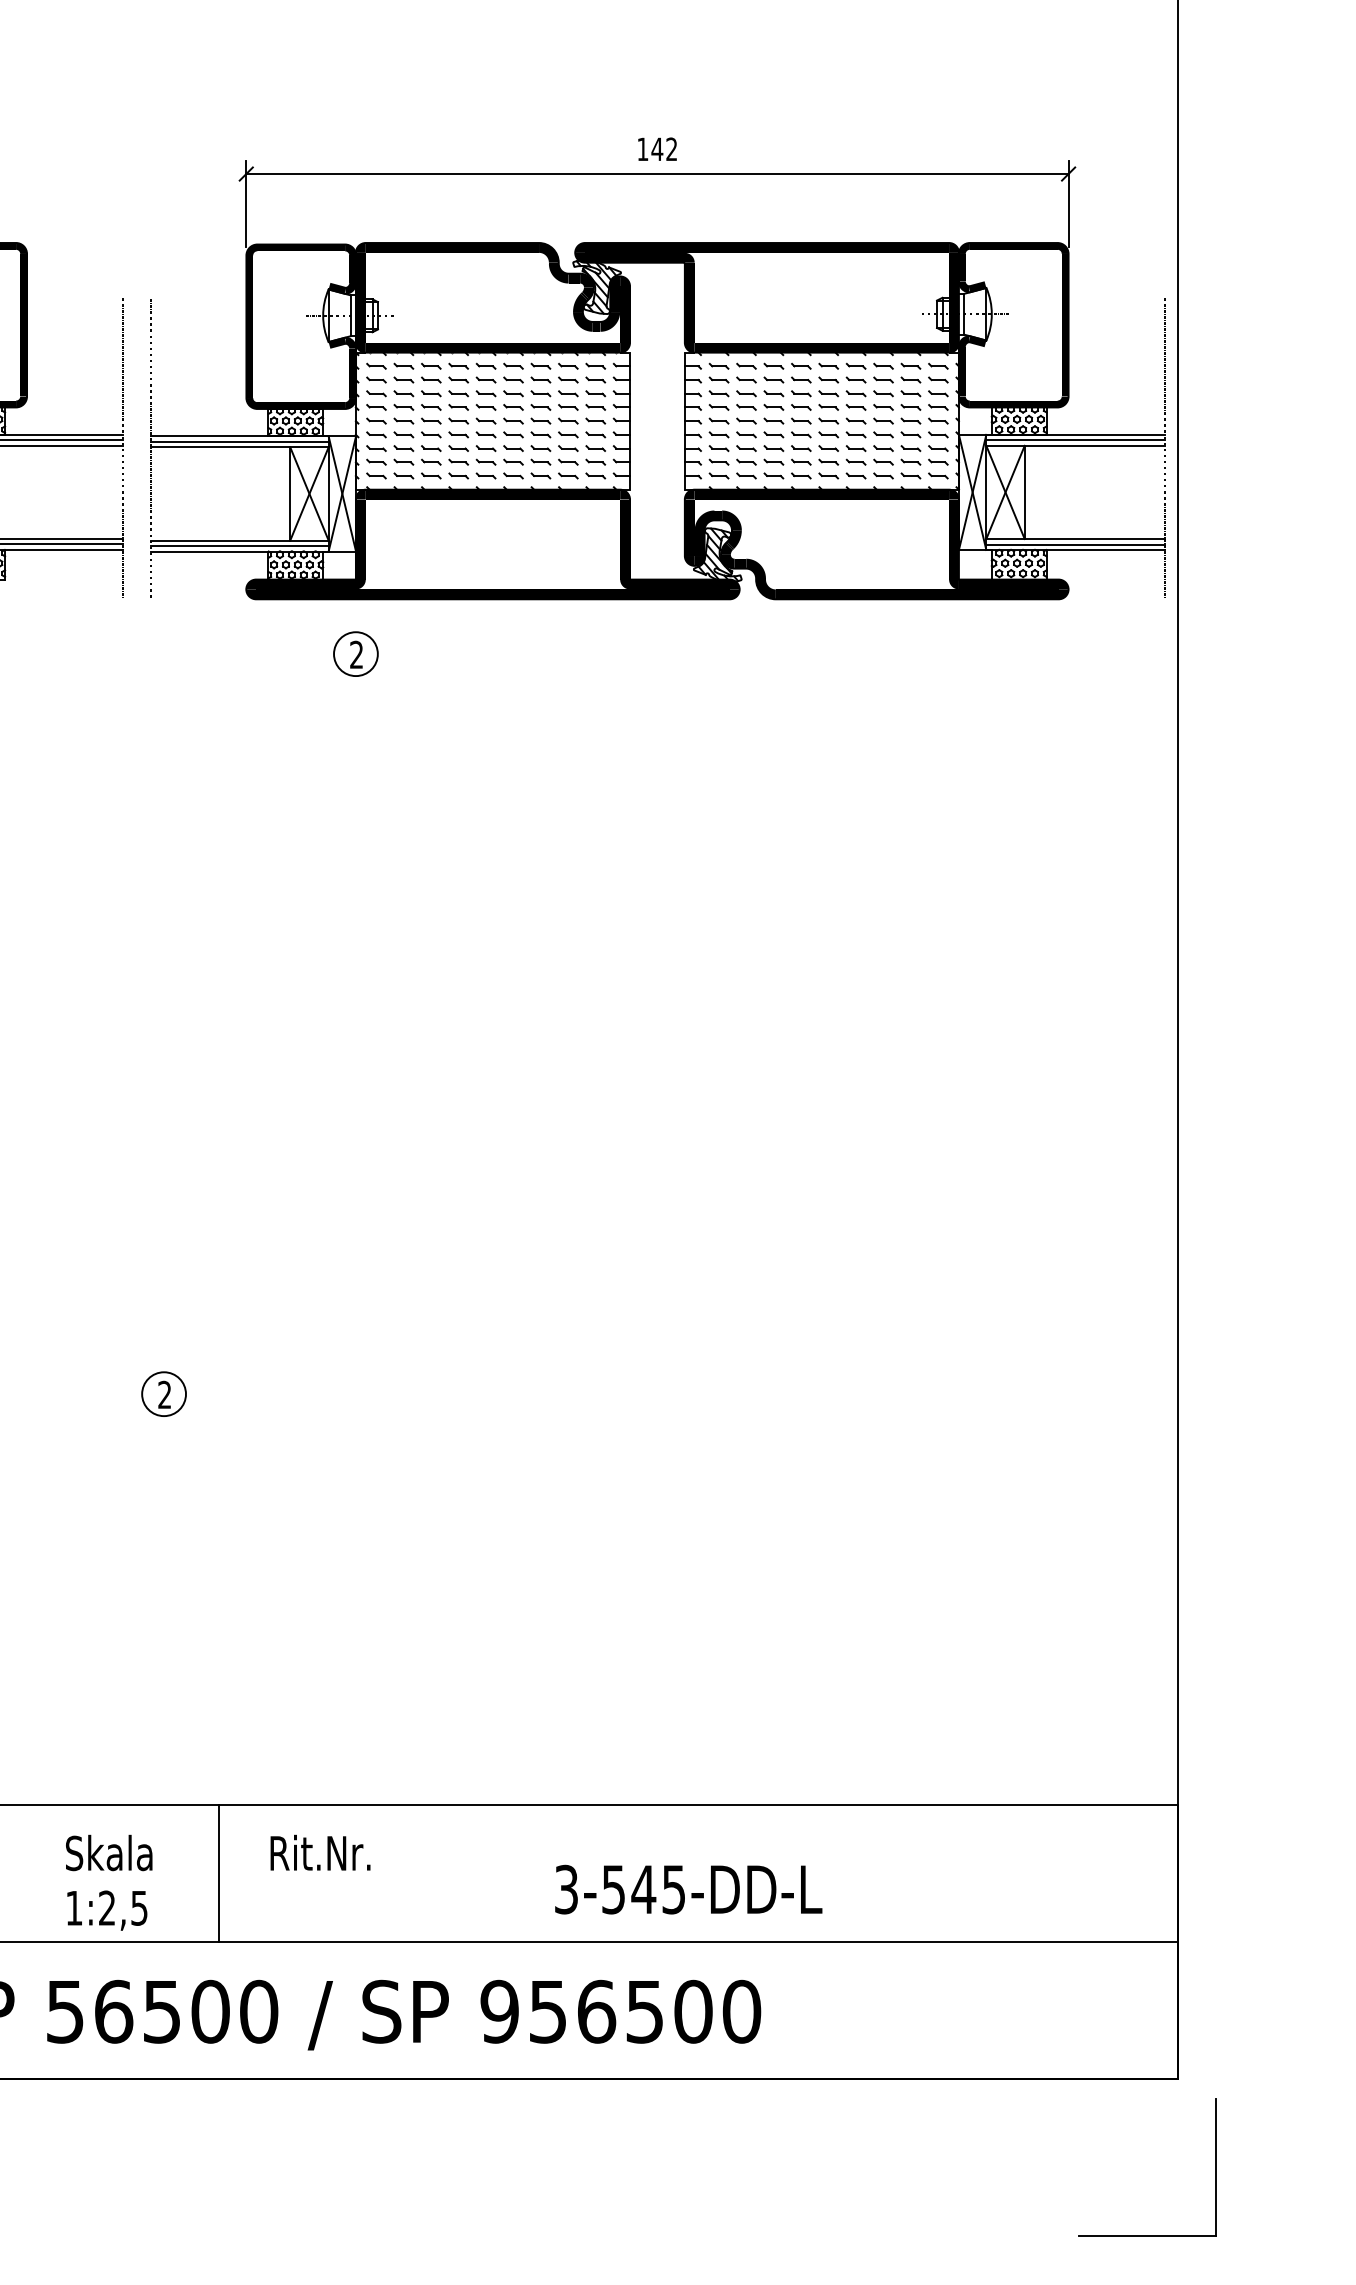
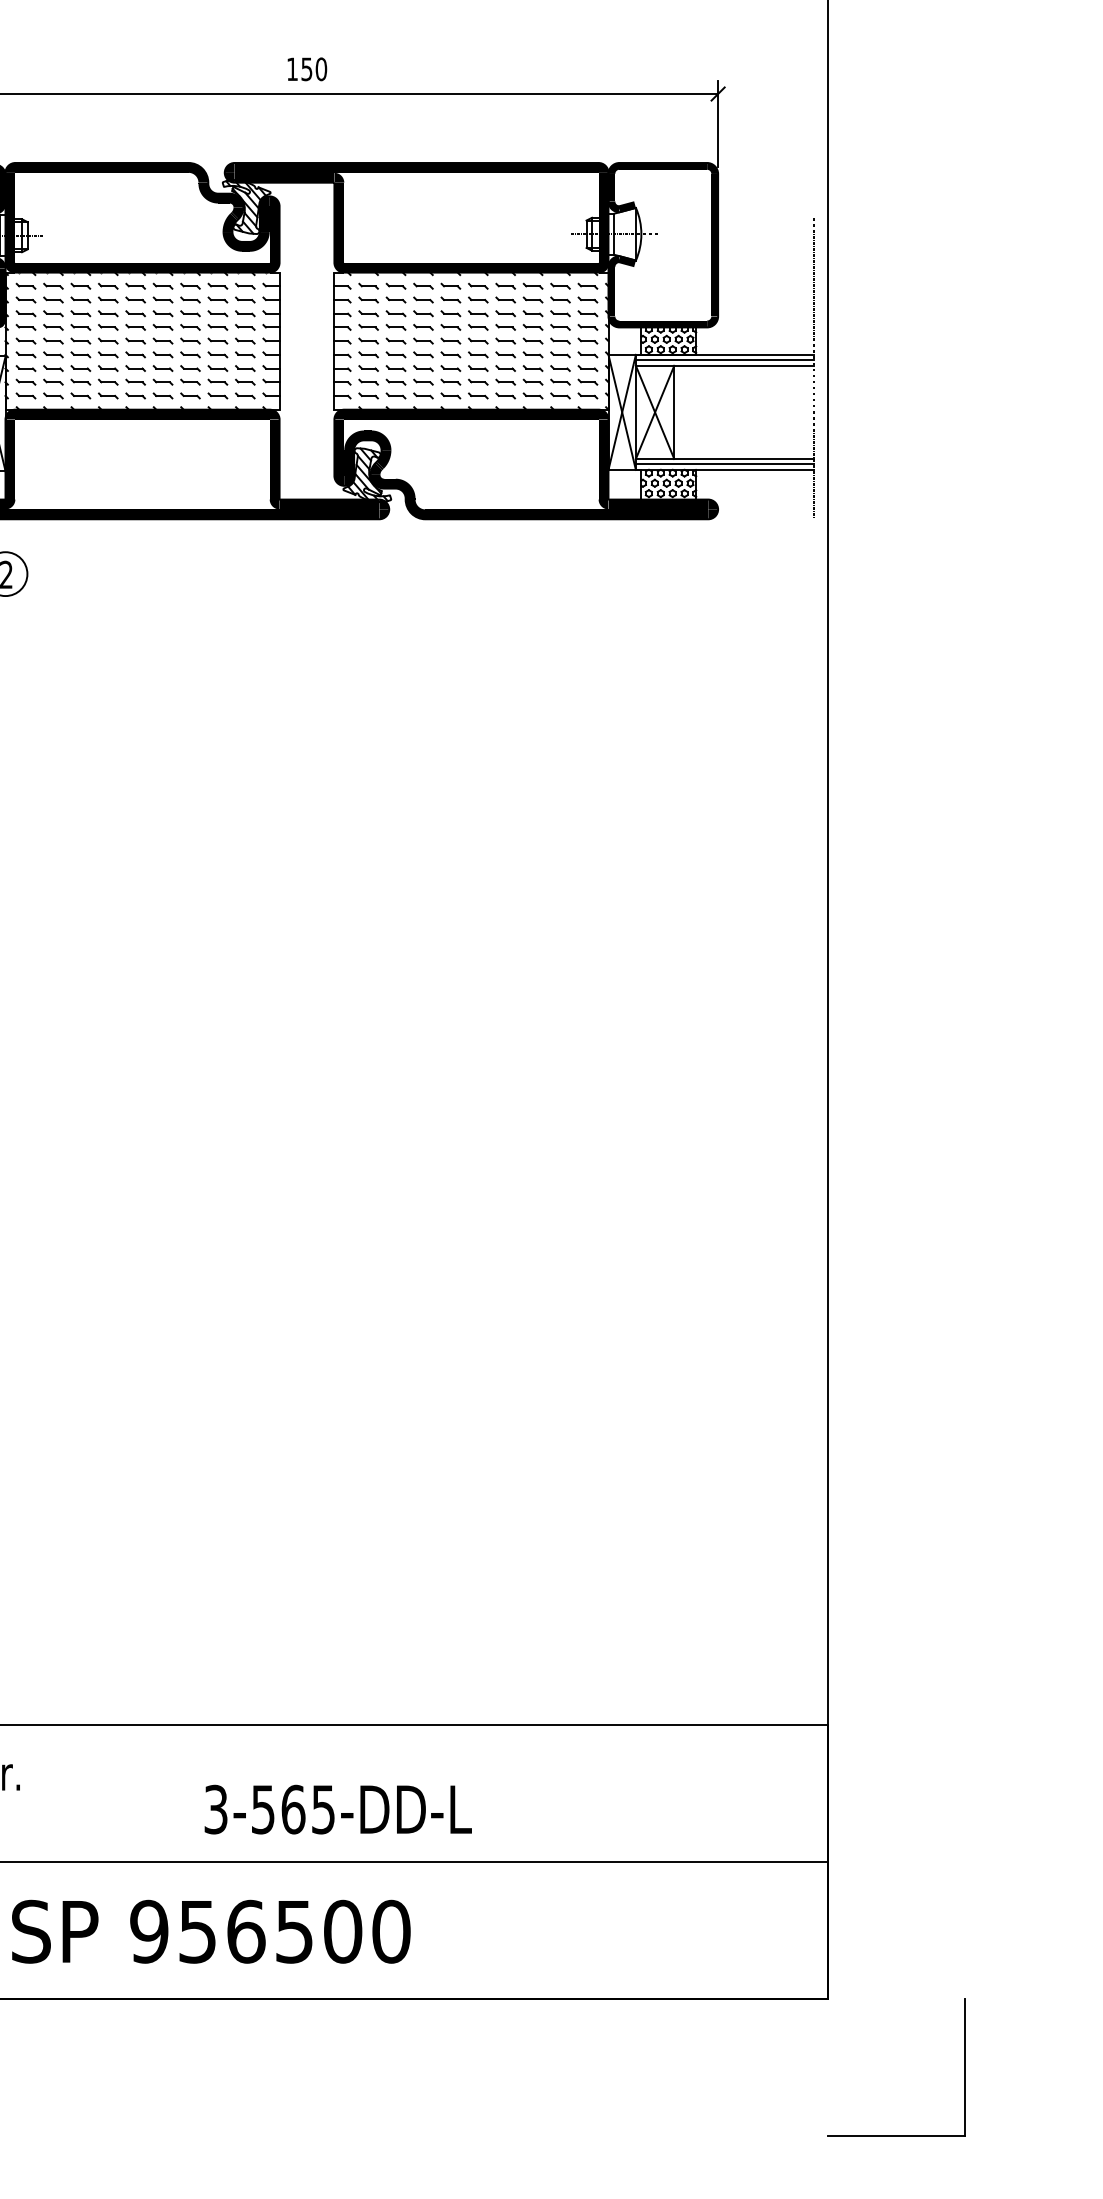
text: (664, 149) -> (314, 69), 142 -> 150
text: (643, 1889) -> (293, 1809), 3-545-DD-L -> 3-565-DD-L
part: (1215, 2167) -> (964, 2067), moved

